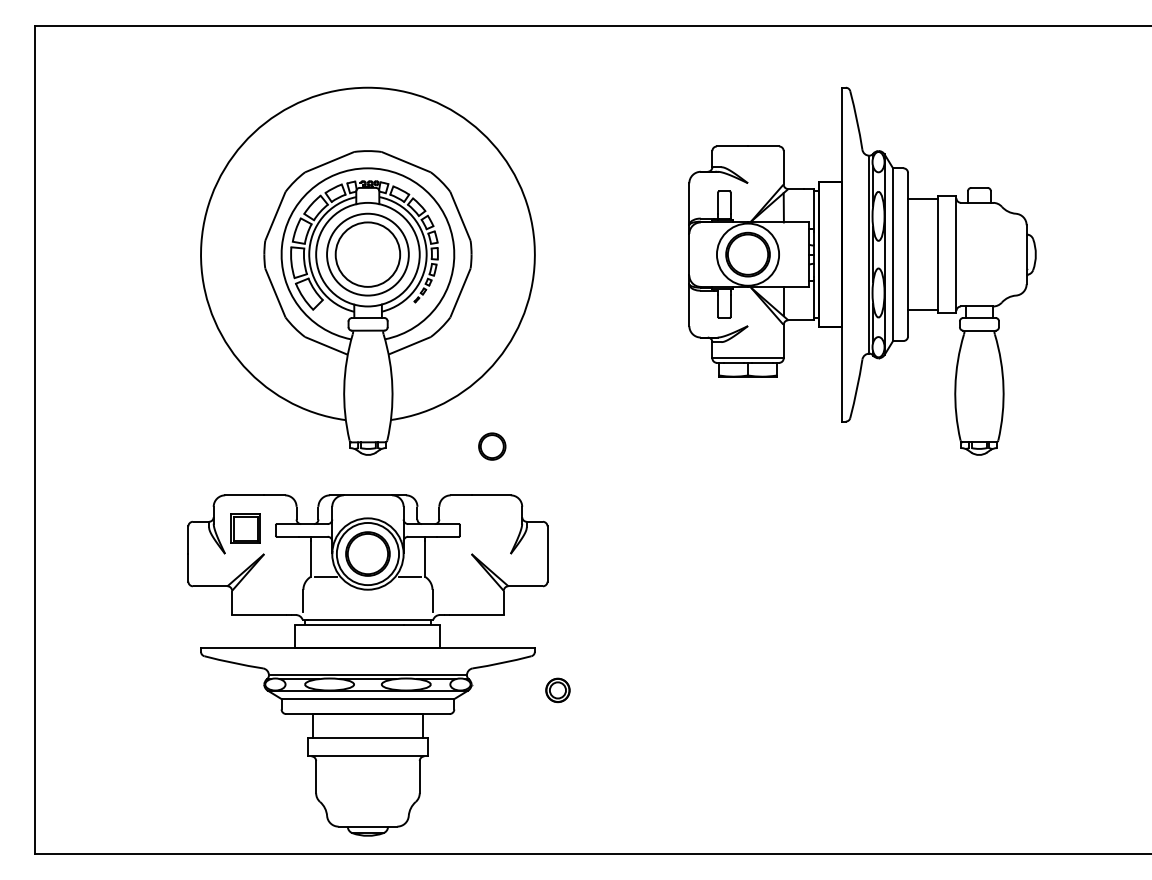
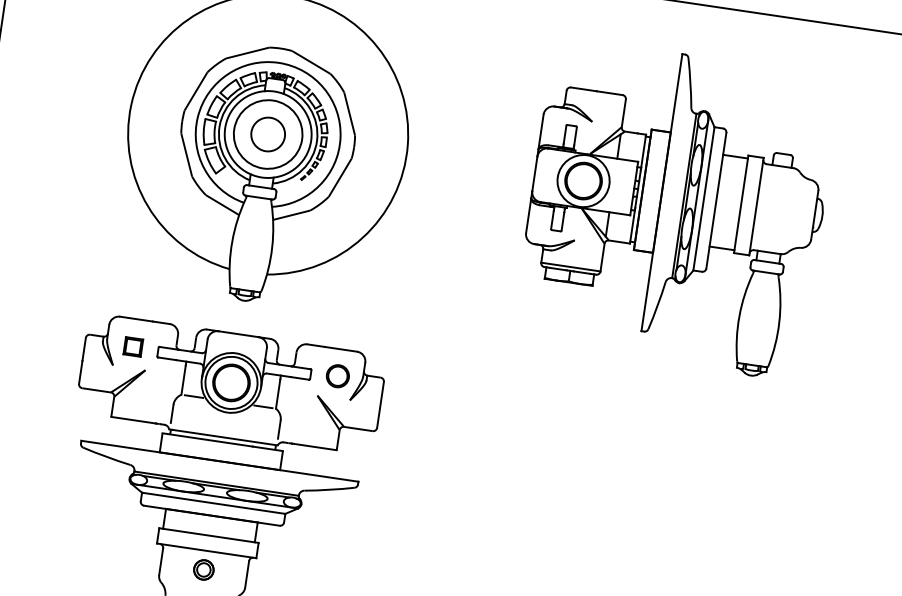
circle: (367, 254) -> (267, 134), size x0.62
part: (492, 446) -> (338, 376), moved
part: (245, 528) -> (133, 346), size x0.71
part: (557, 690) -> (203, 569), moved

